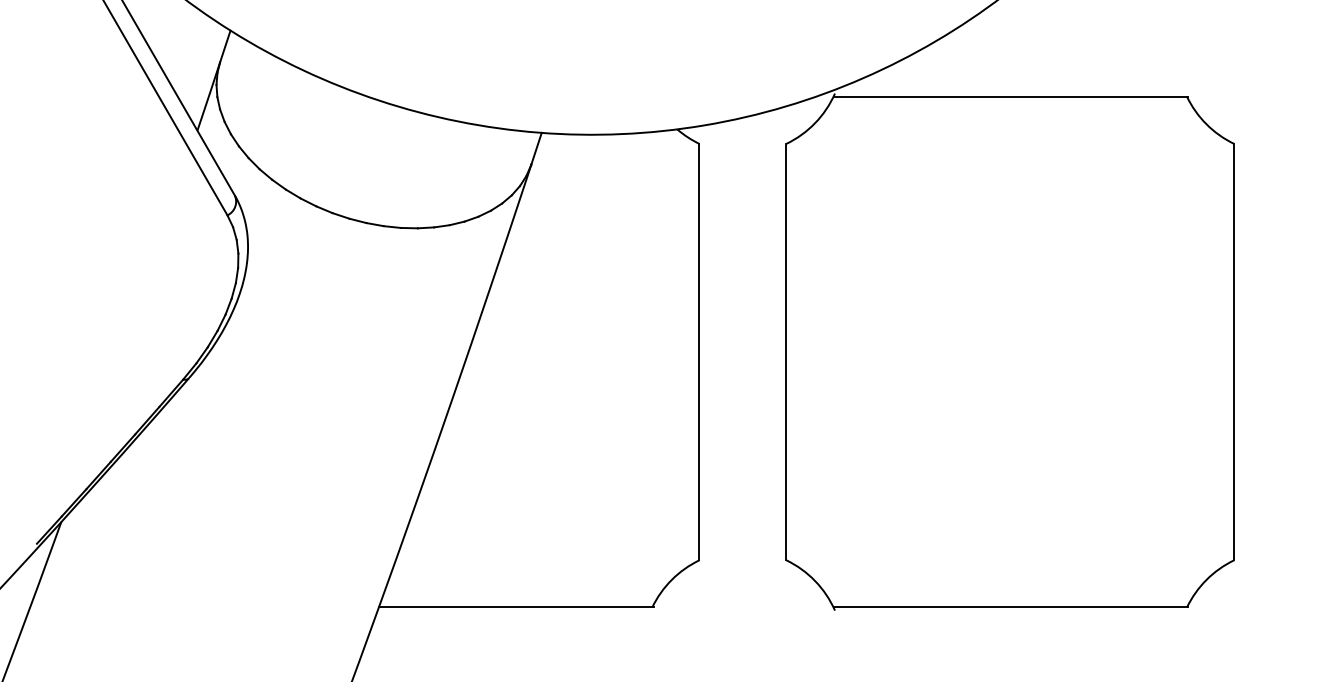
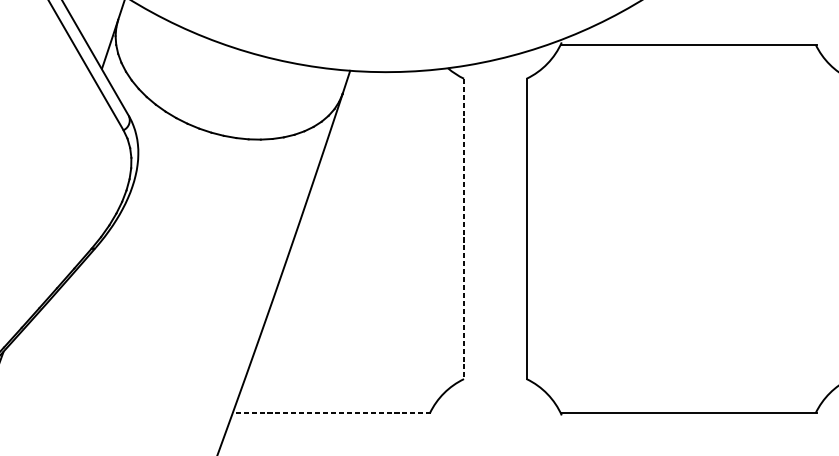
line: (699, 352) -> (464, 229), solid -> dashed
line: (516, 607) -> (332, 413), solid -> dashed

